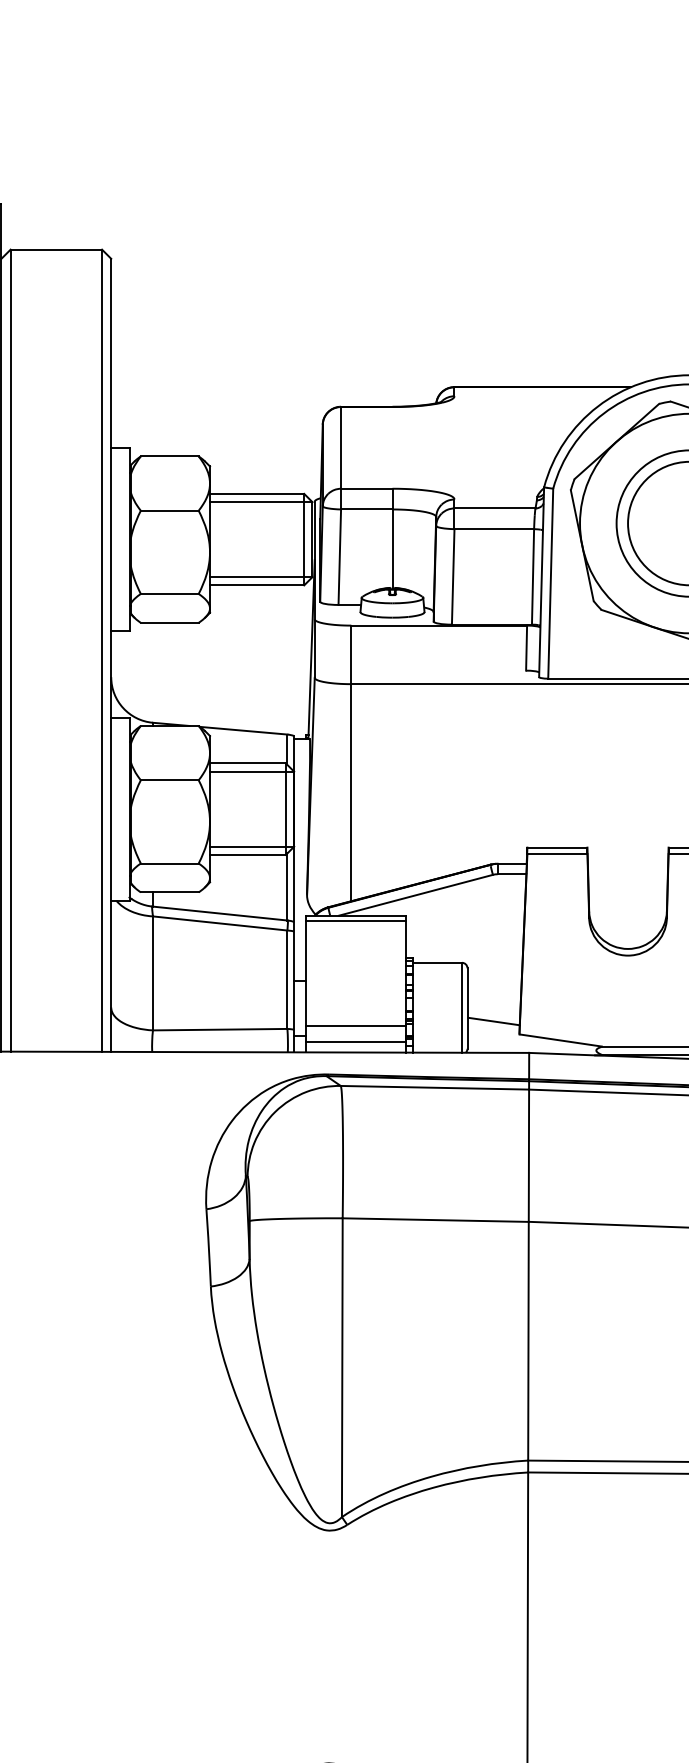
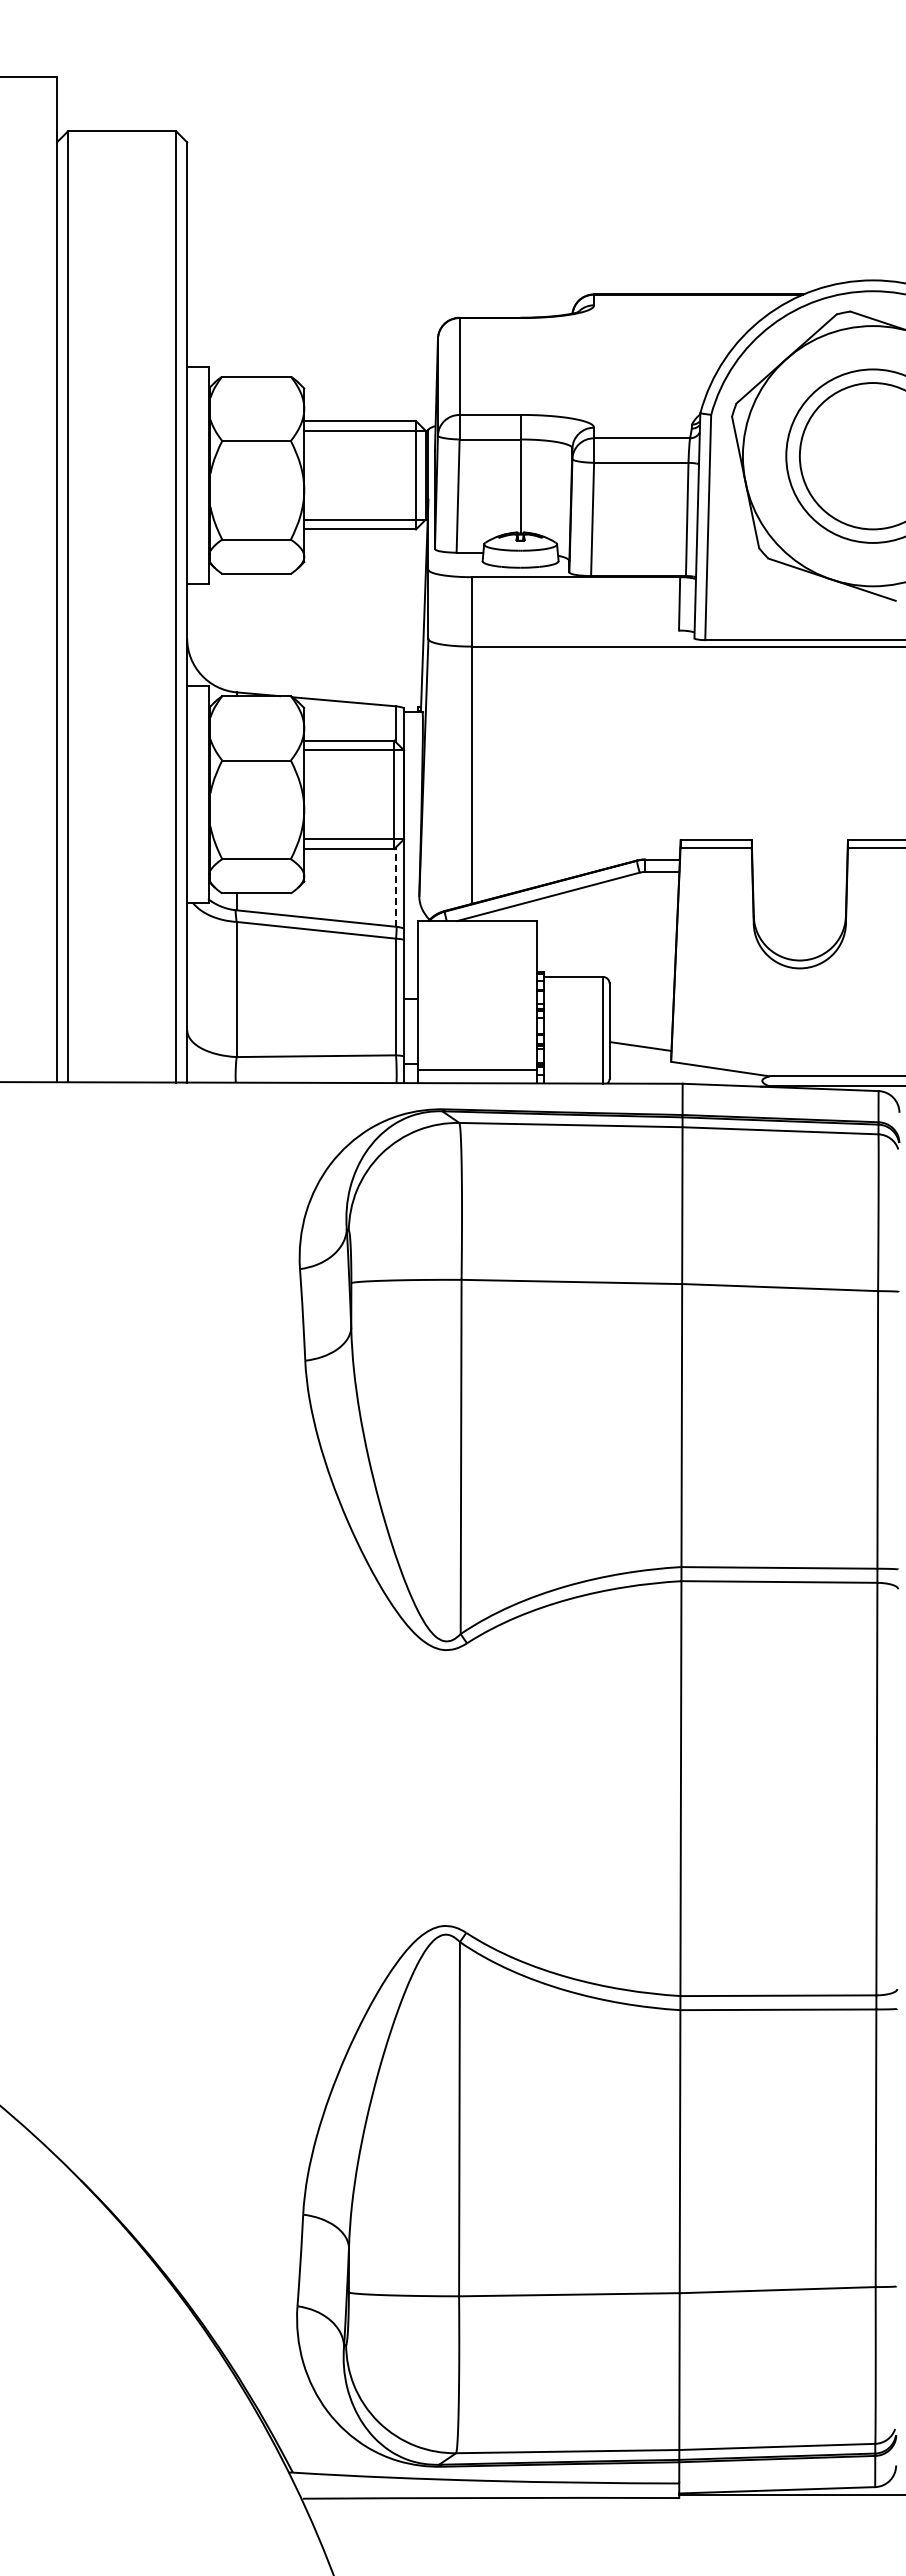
line: (287, 887) -> (396, 887), solid -> dashed
line: (355, 920) -> (476, 926), removed
line: (355, 1025) -> (476, 1051), removed

